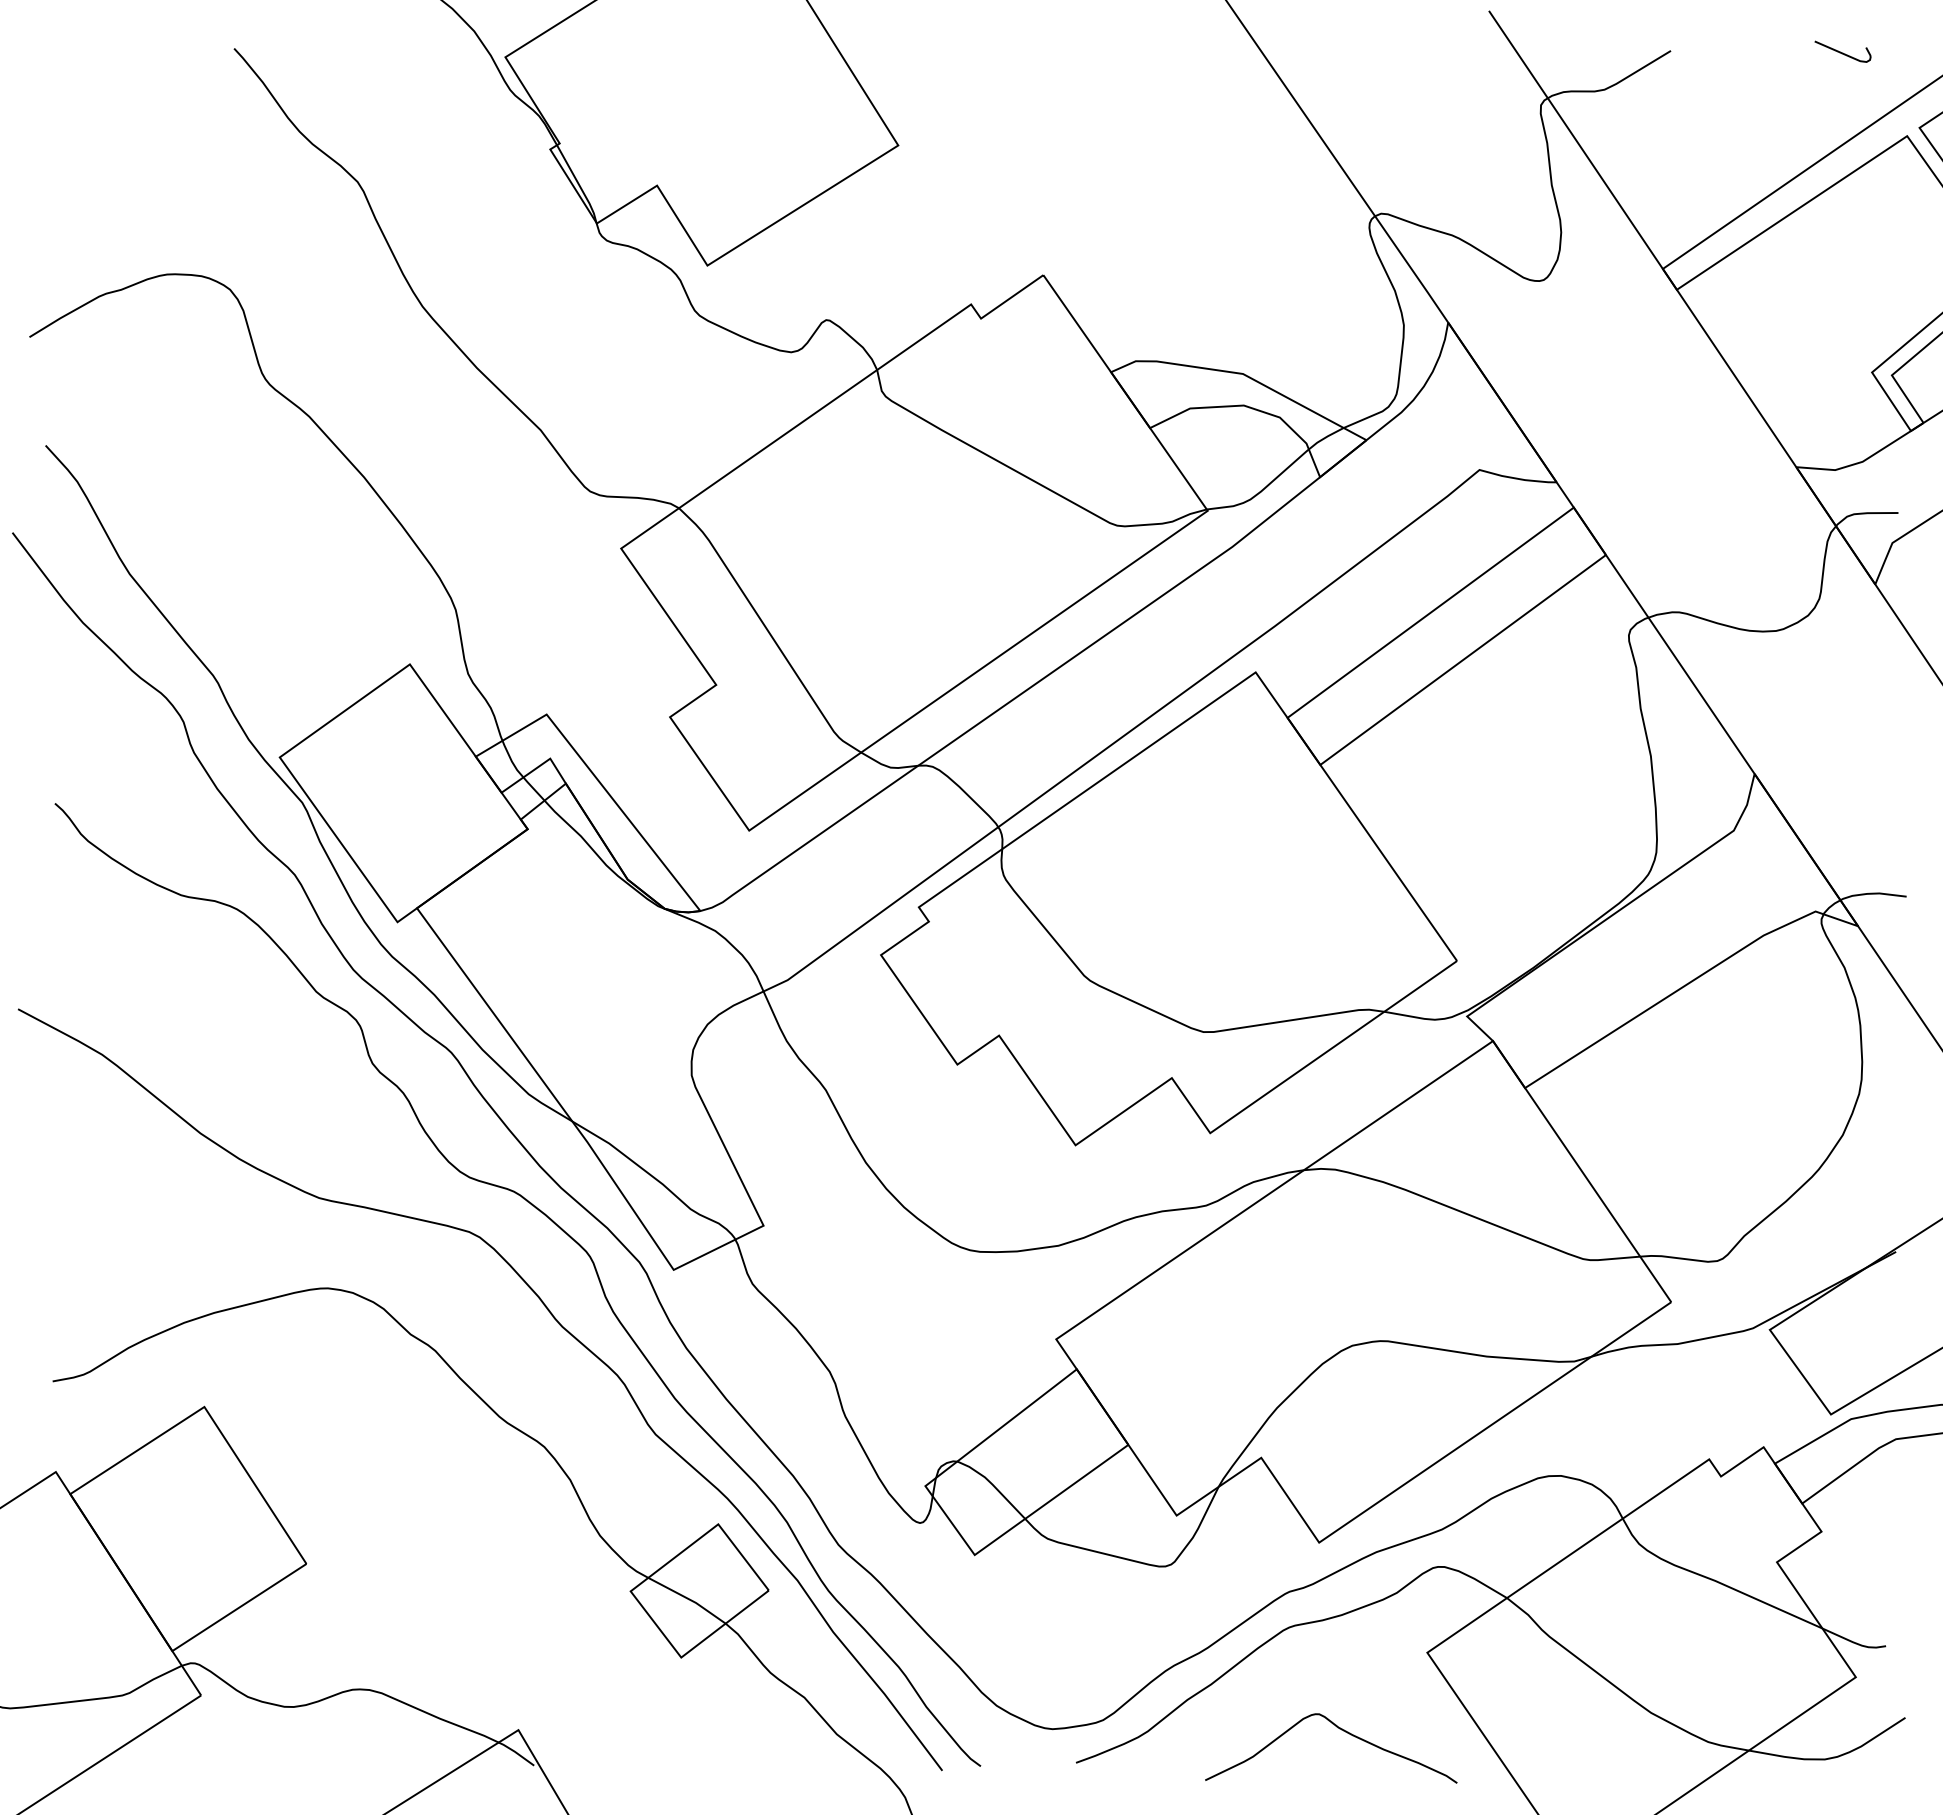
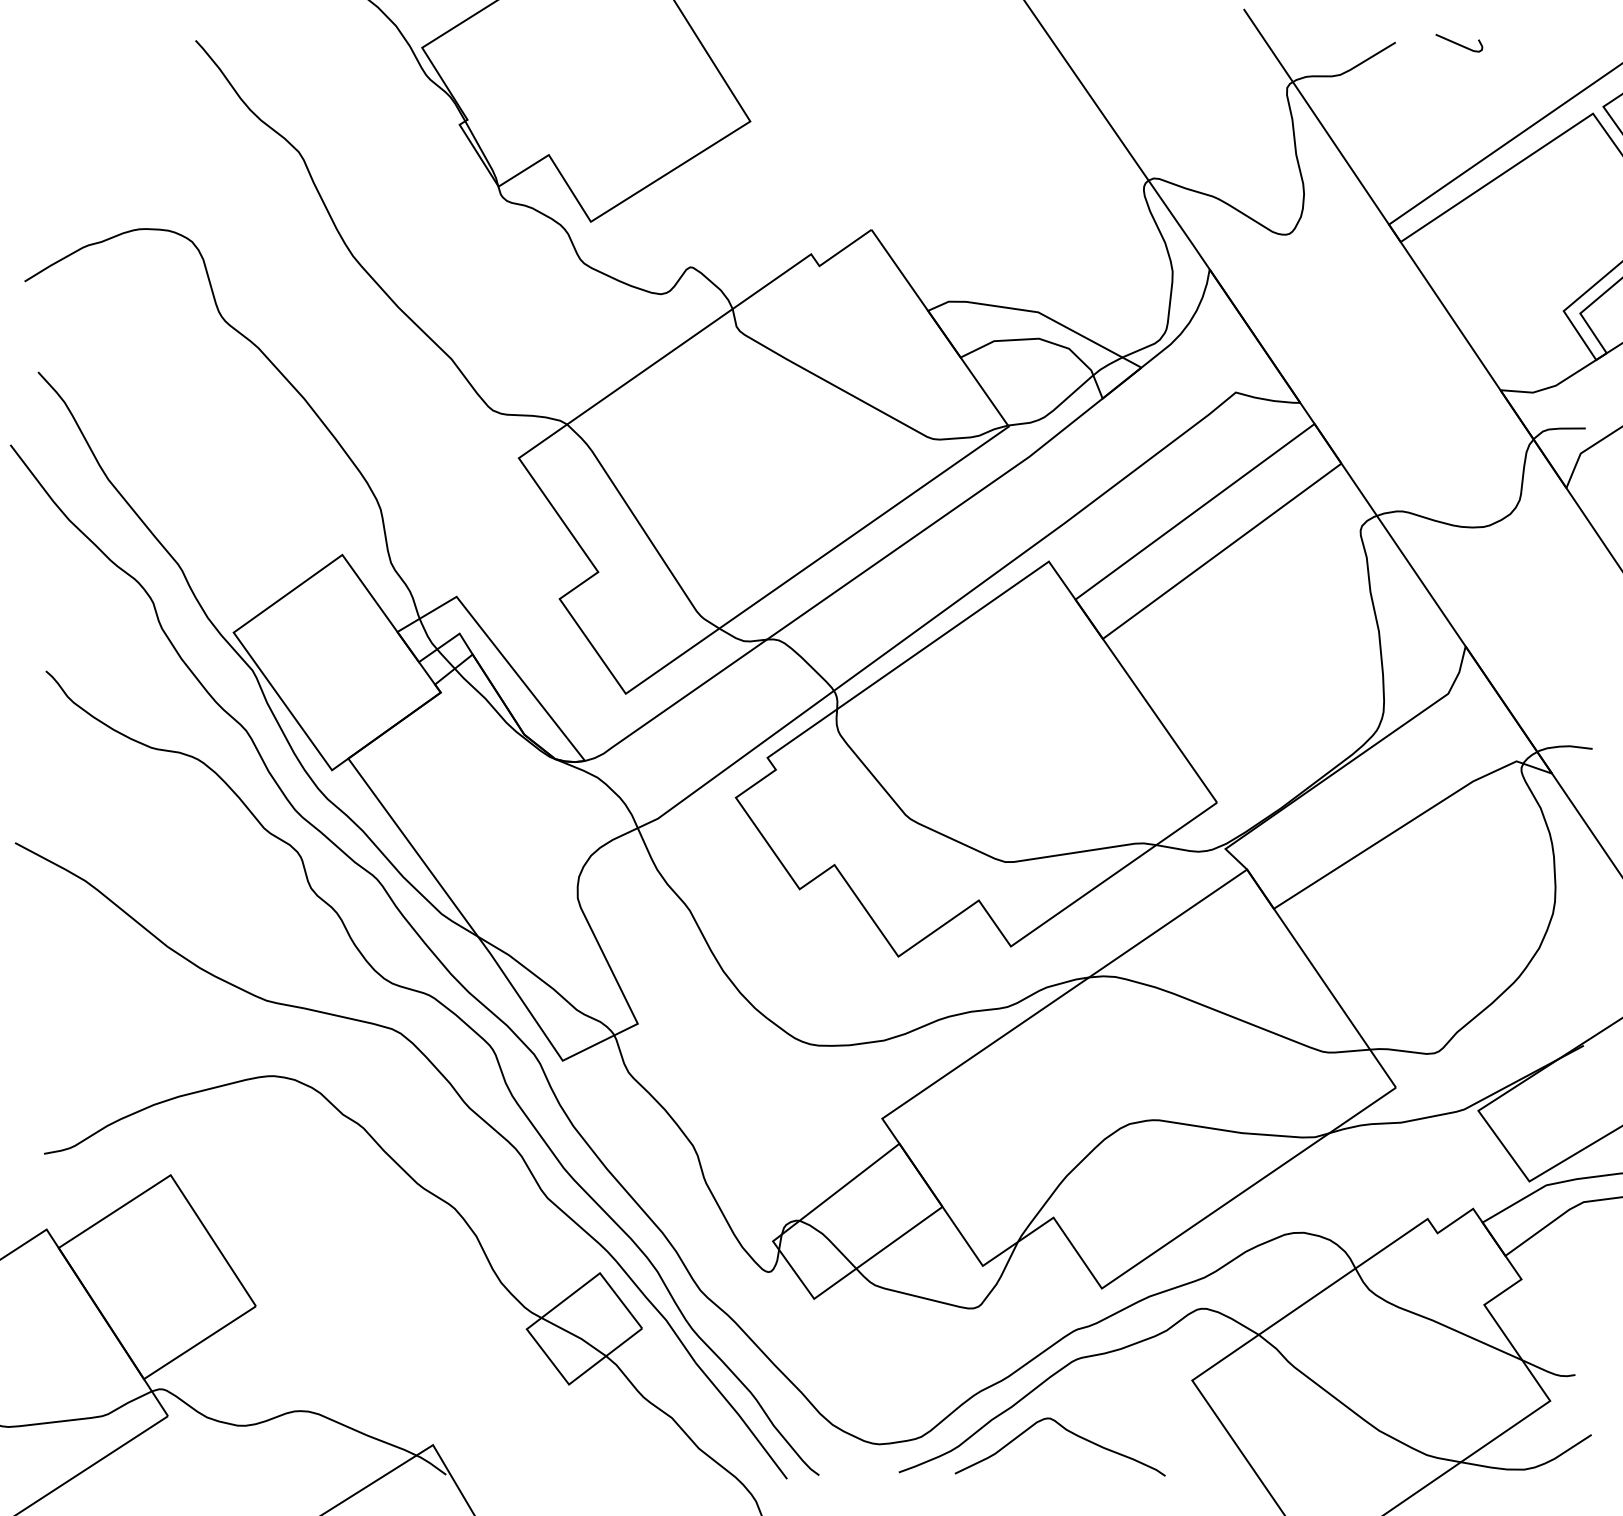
curve: (1842, 52) -> (1458, 43), moved
curve: (1341, 1730) -> (1068, 1432), moved

